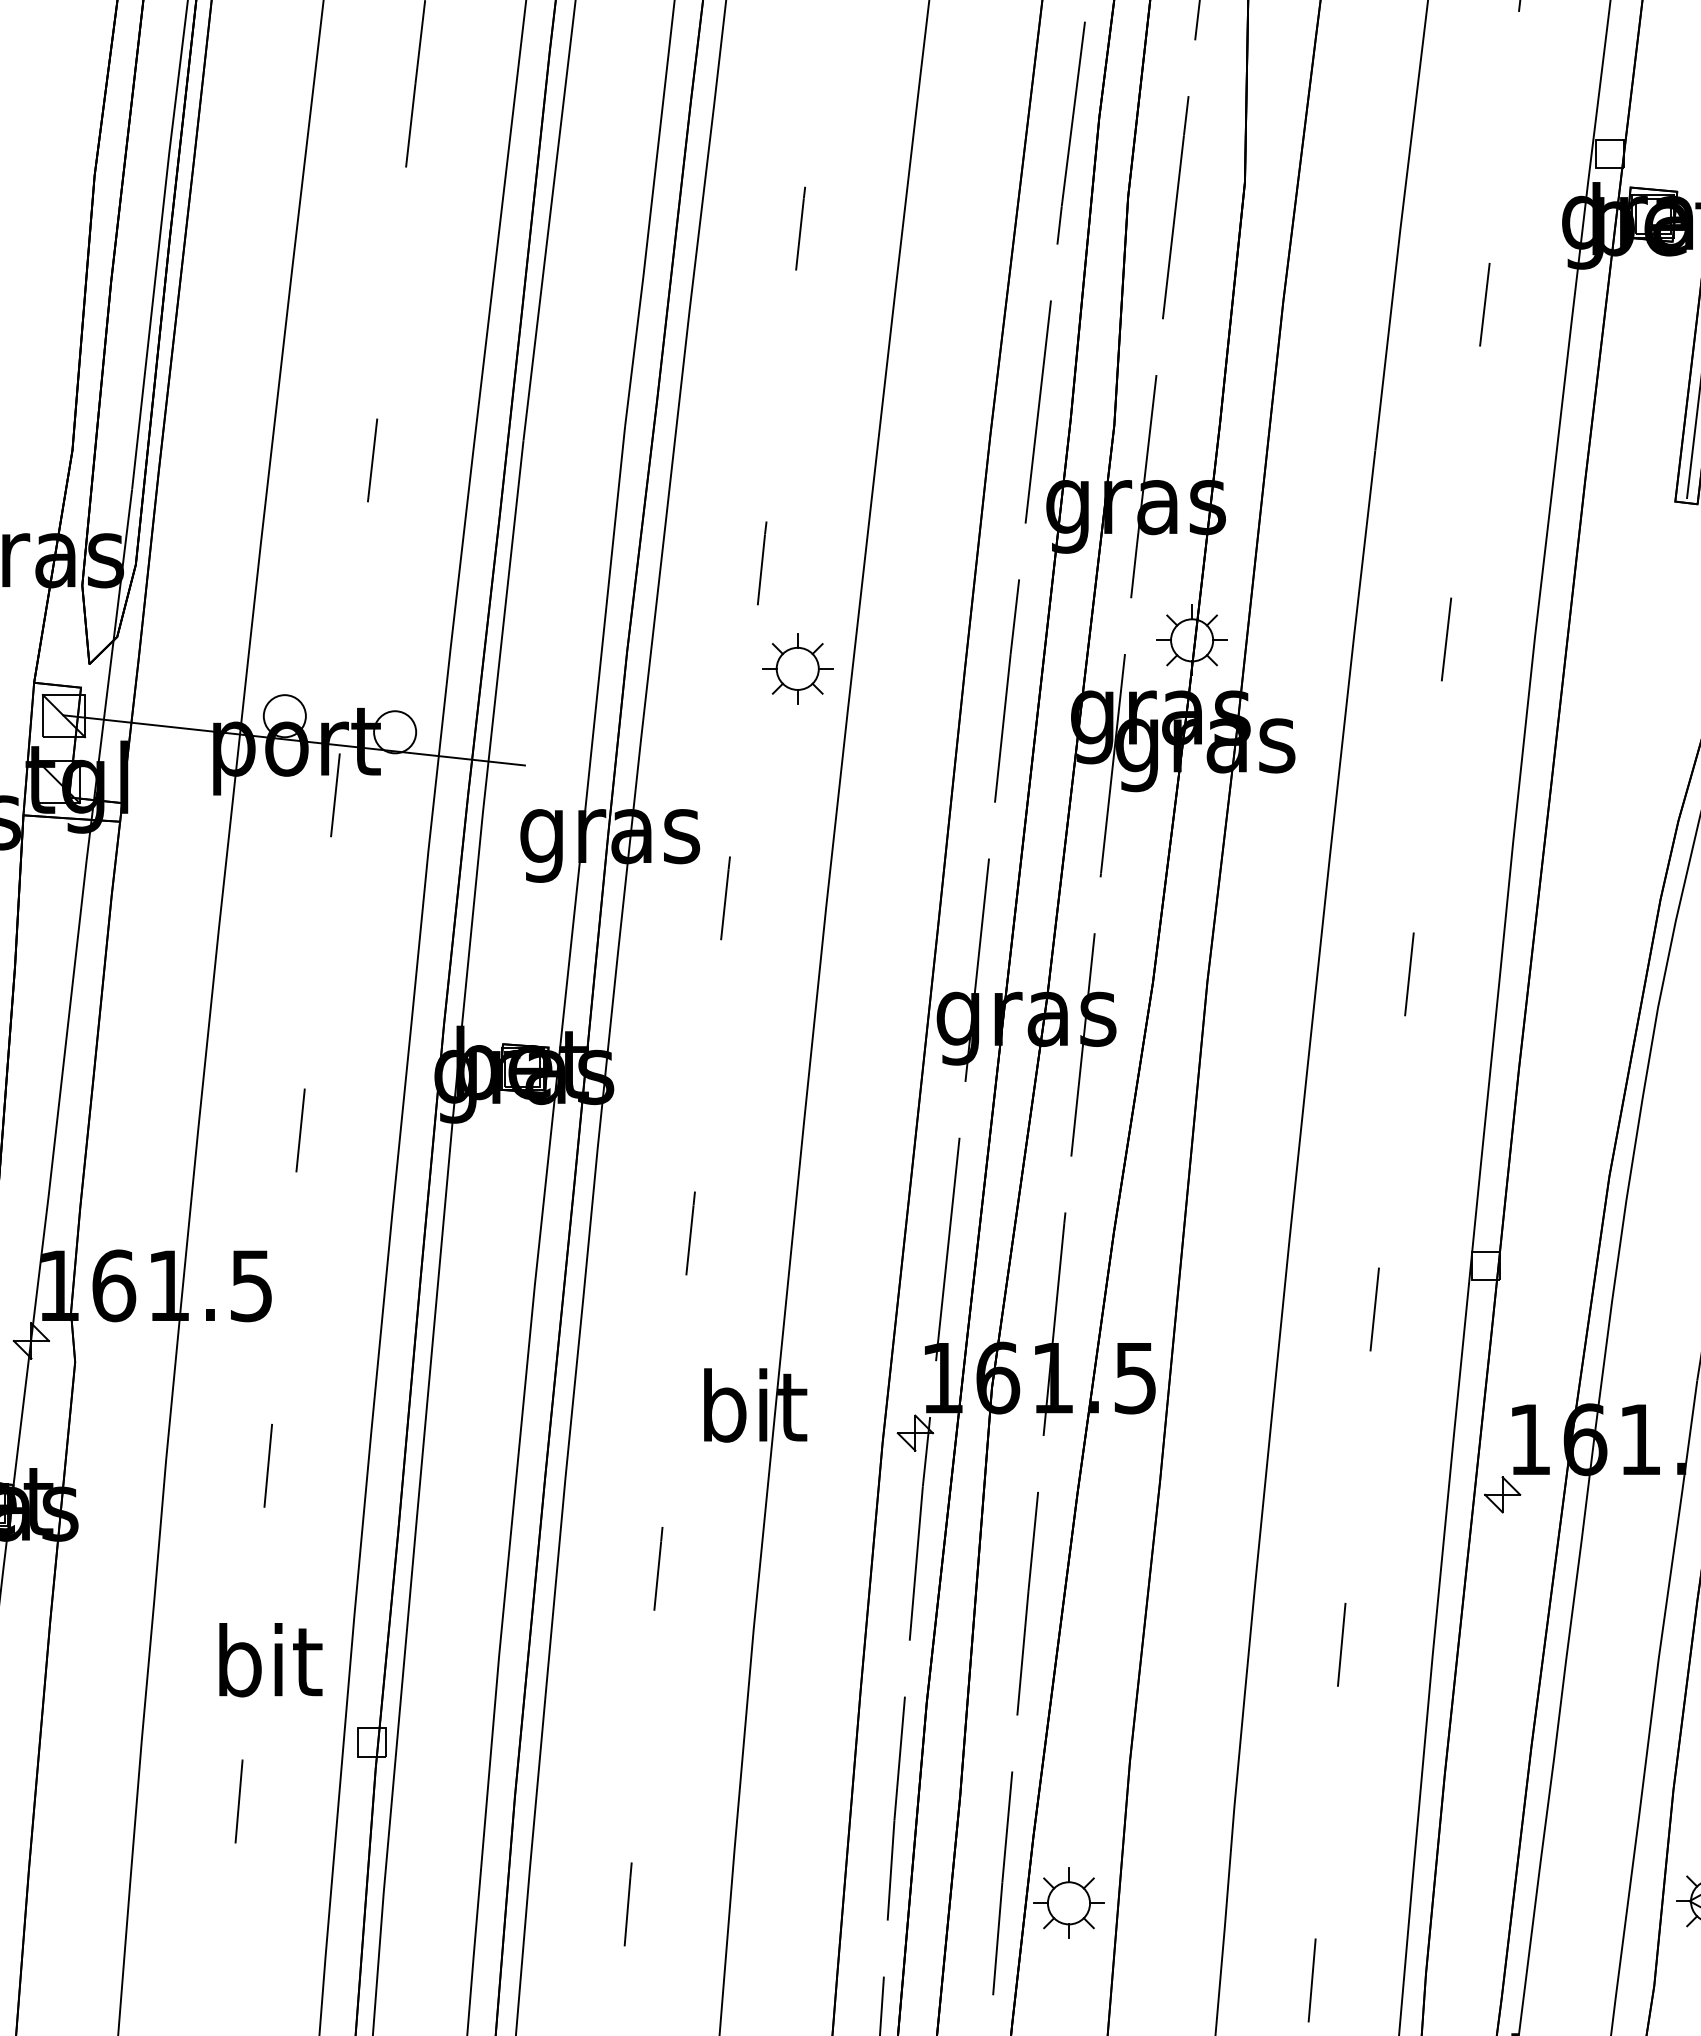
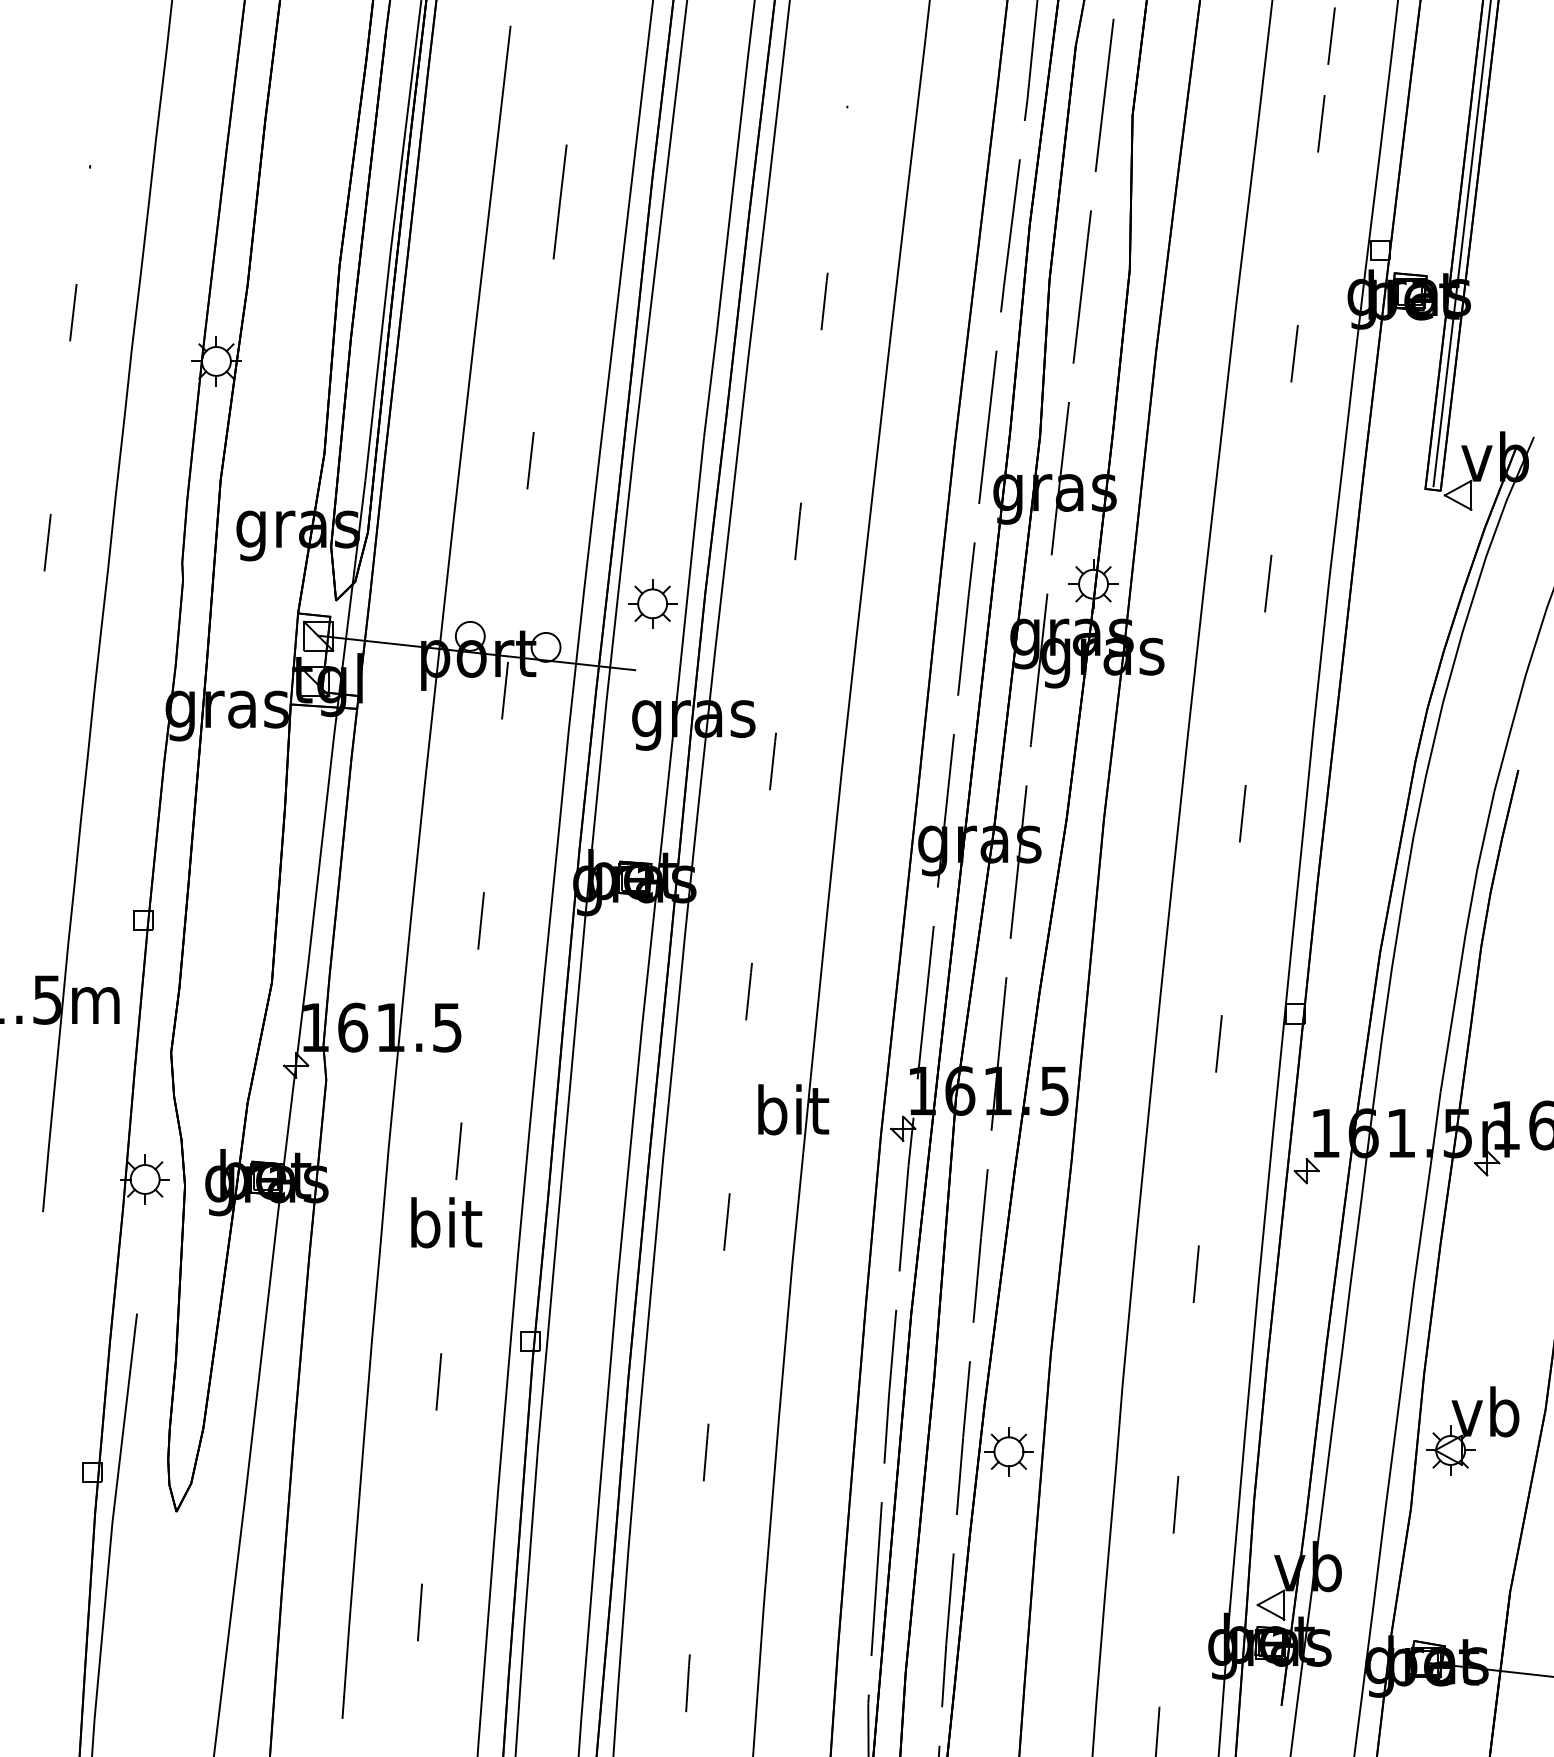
part: (797, 668) -> (652, 603), moved
text: (270, 1659) -> (446, 1222), moved

